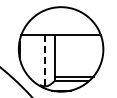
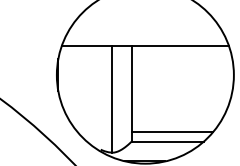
line: (45, 60) -> (112, 98), dashed -> solid

